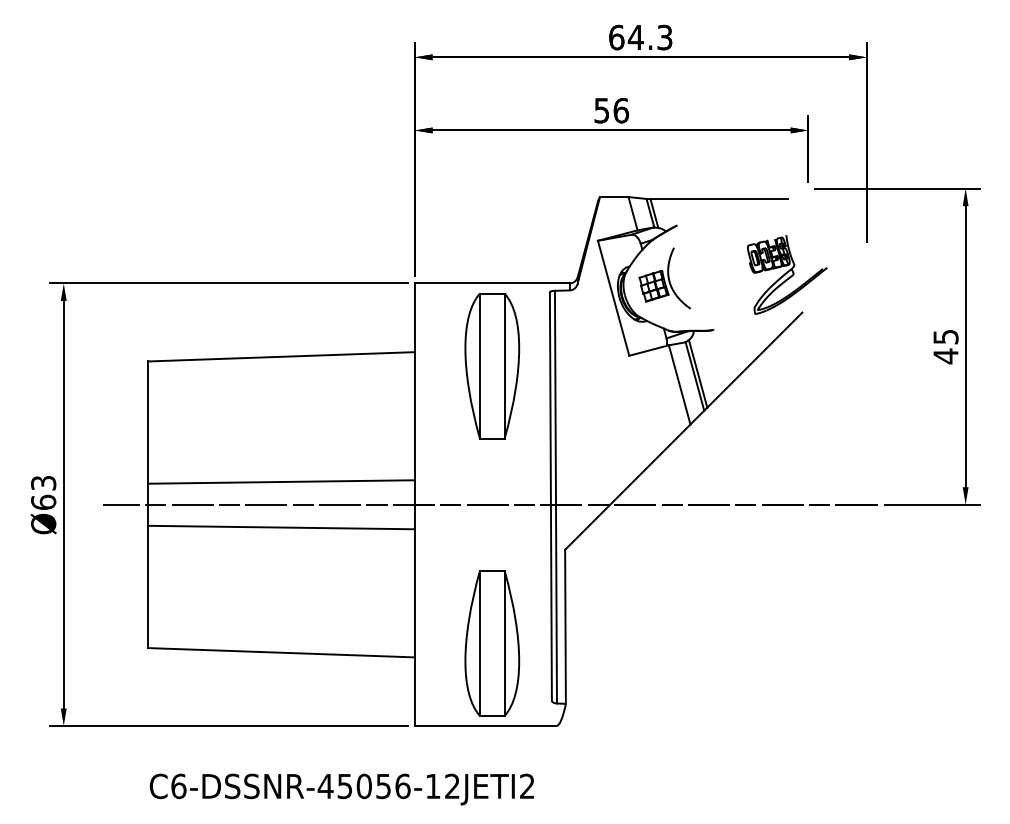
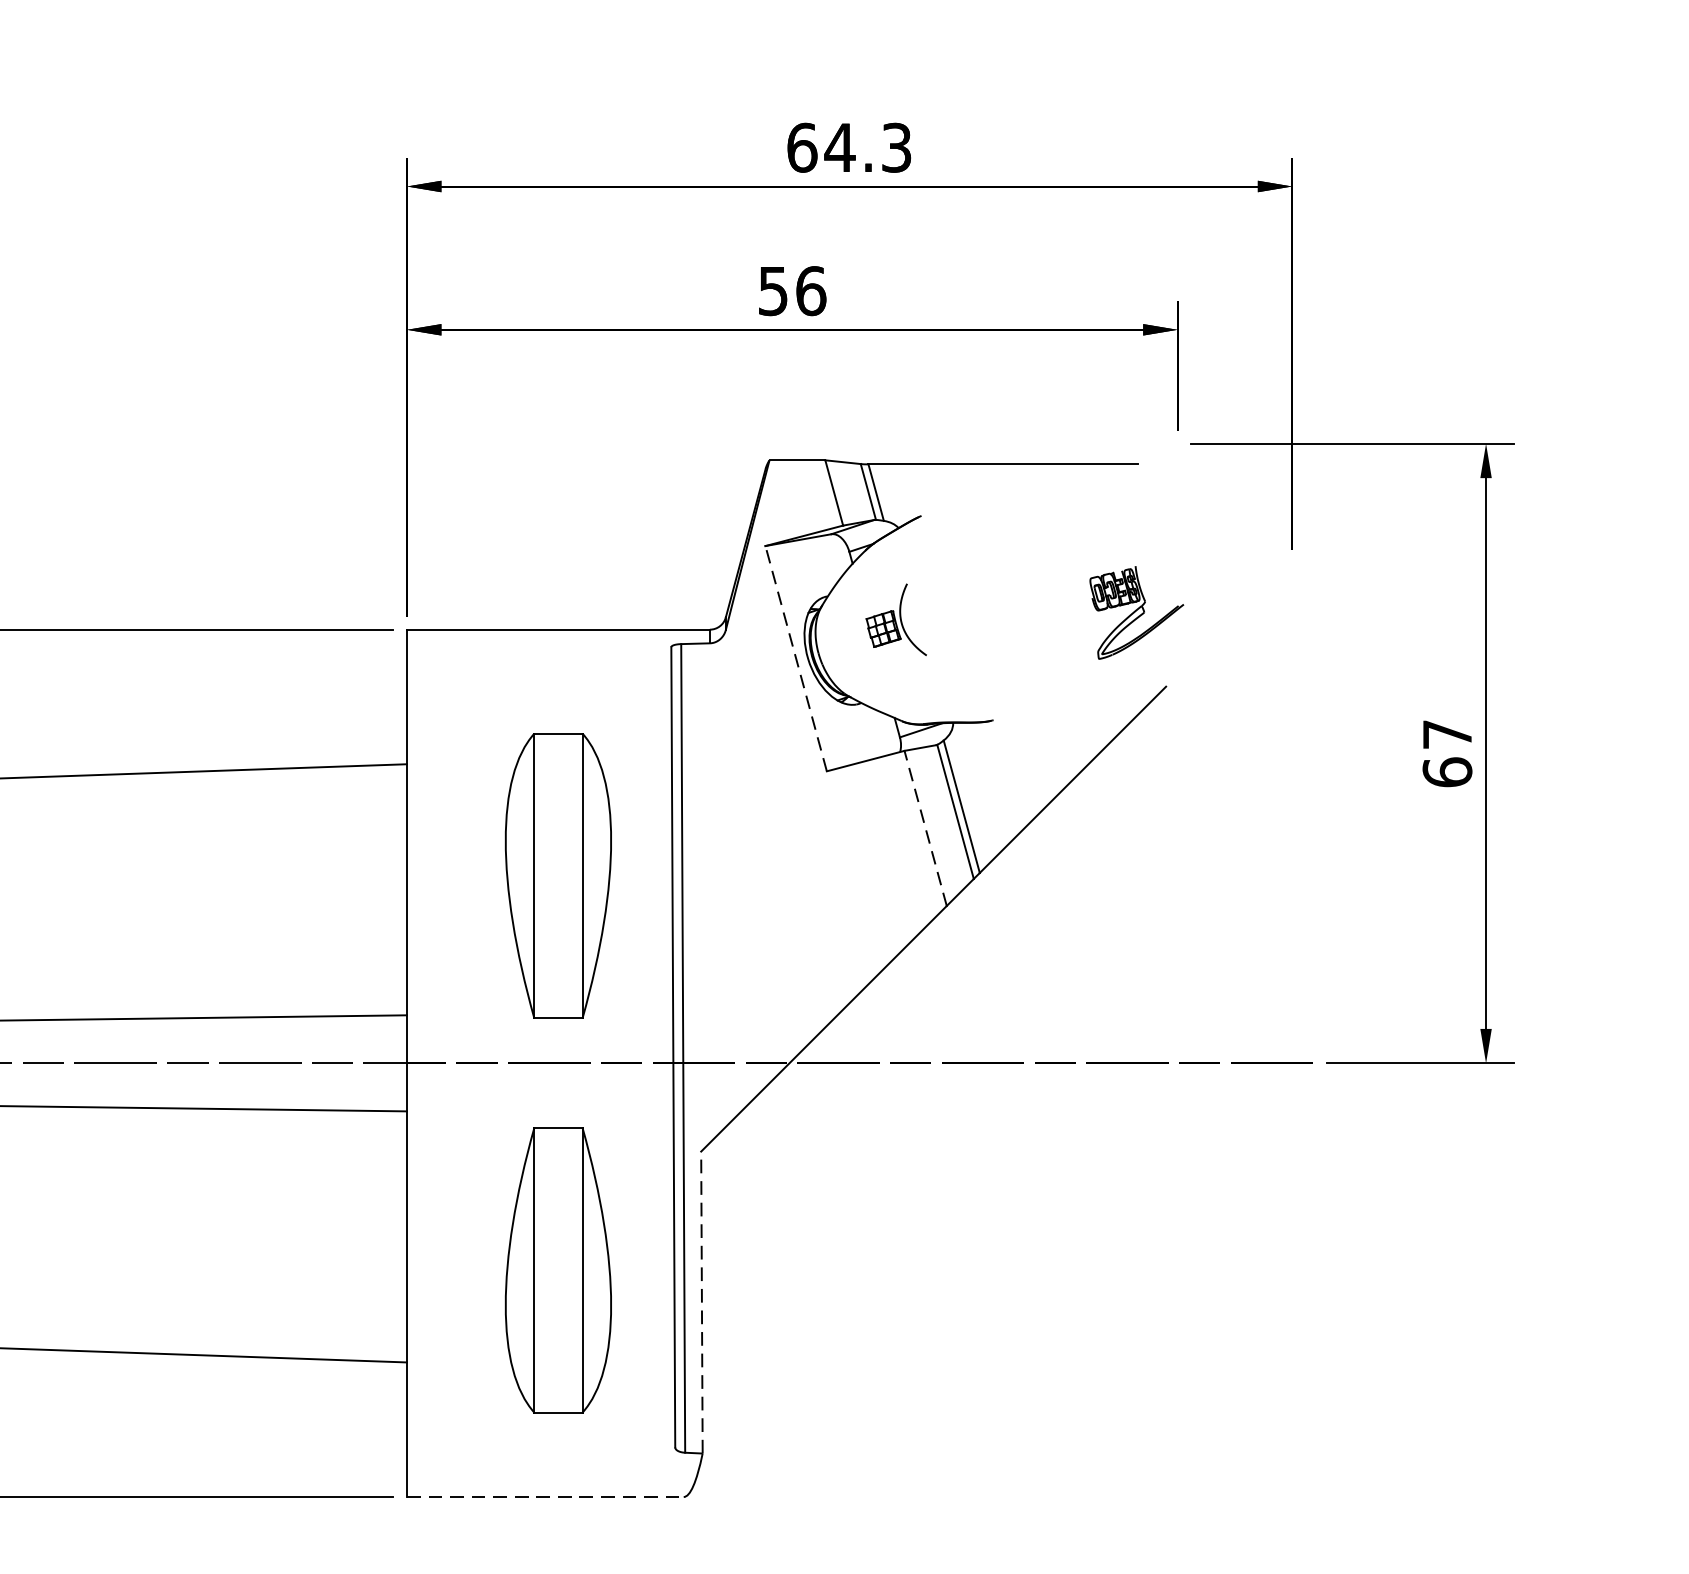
part: (787, 274) -> (1136, 612), size x0.6
part: (664, 278) -> (895, 619), size x0.6
line: (613, 298) -> (795, 659), solid -> dashed
text: (945, 347) -> (1446, 755), 45 -> 67
part: (492, 366) -> (558, 876), moved
line: (679, 384) -> (925, 827), solid -> dashed
line: (565, 626) -> (701, 1301), solid -> dashed
part: (492, 643) -> (558, 1270), moved
line: (485, 726) -> (545, 1497), solid -> dashed

